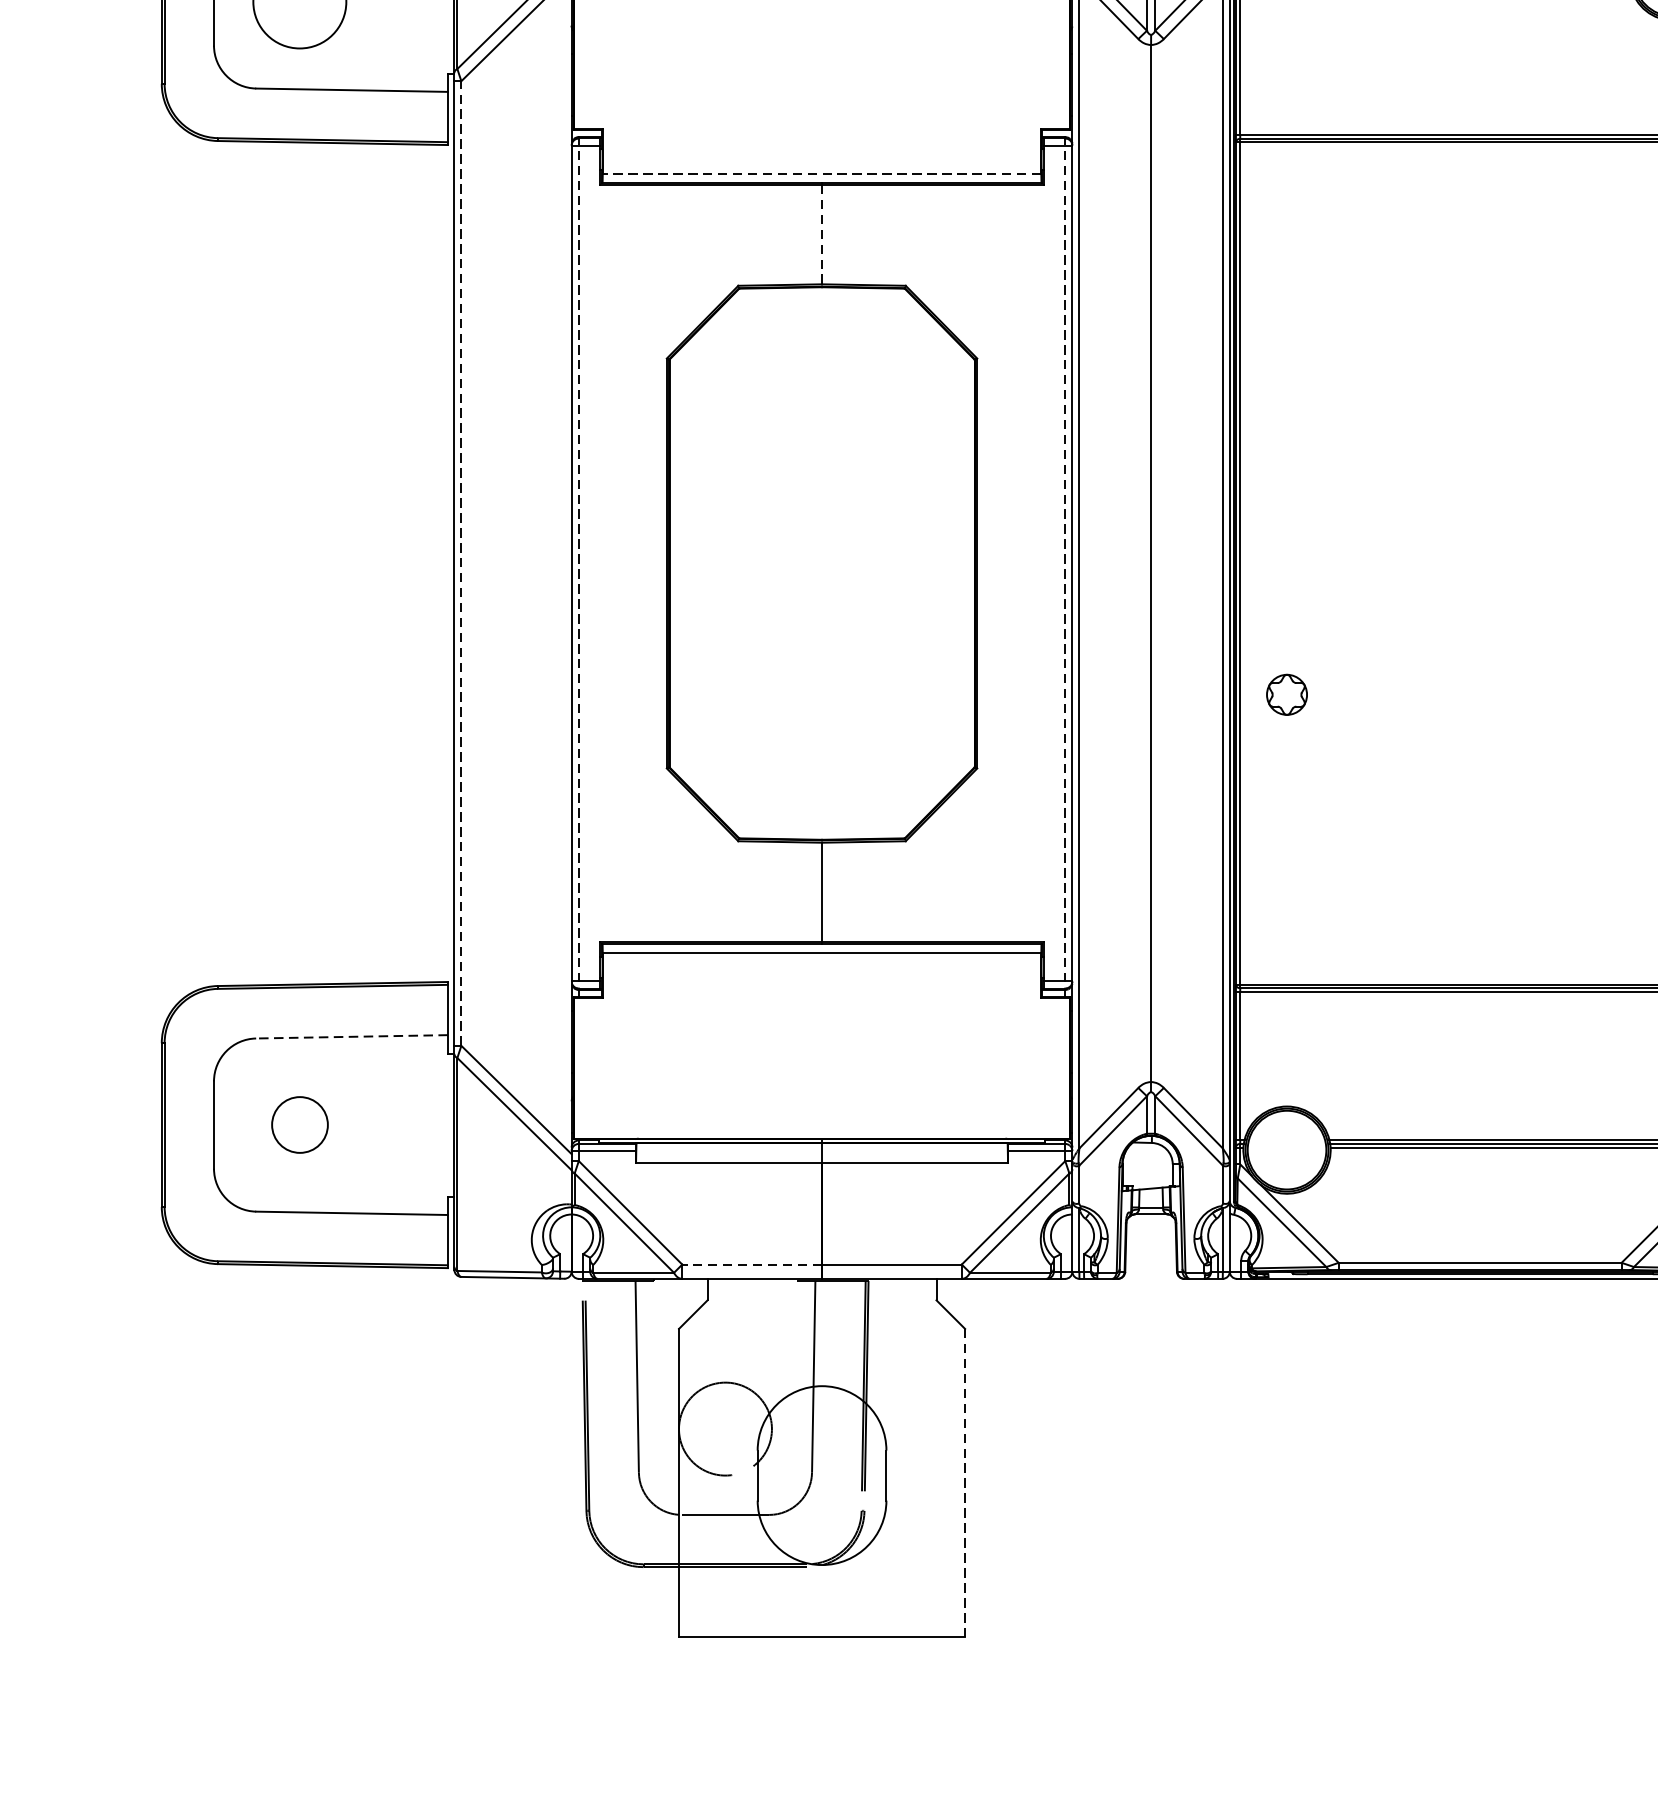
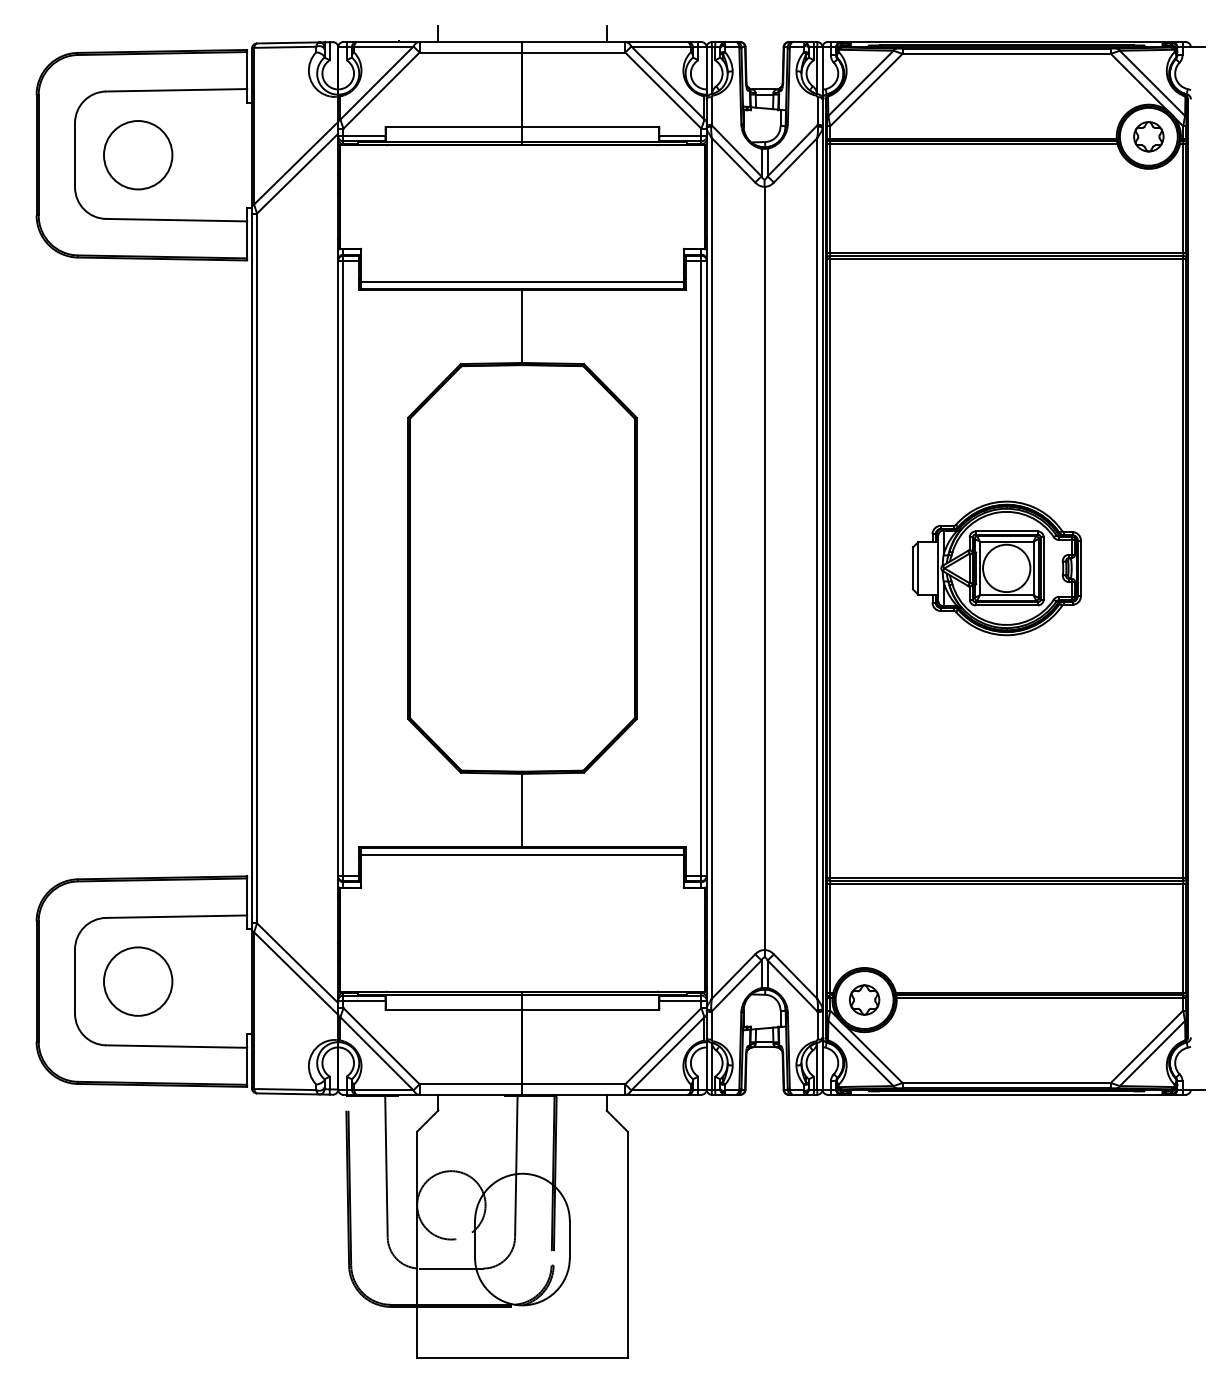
line: (820, 174) -> (521, 282), dashed -> solid
line: (822, 234) -> (522, 326), dashed -> solid
line: (578, 562) -> (343, 567), dashed -> solid
line: (1065, 562) -> (701, 567), dashed -> solid
line: (461, 563) -> (257, 568), dashed -> solid
part: (1466, 563) -> (996, 568), added
part: (1286, 694) -> (864, 999), moved
line: (351, 1036) -> (176, 916), dashed -> solid
circle: (300, 1124) -> (138, 981), size x1.67
line: (751, 1264) -> (470, 1084), dashed -> solid
line: (964, 1483) -> (627, 1245), dashed -> solid

